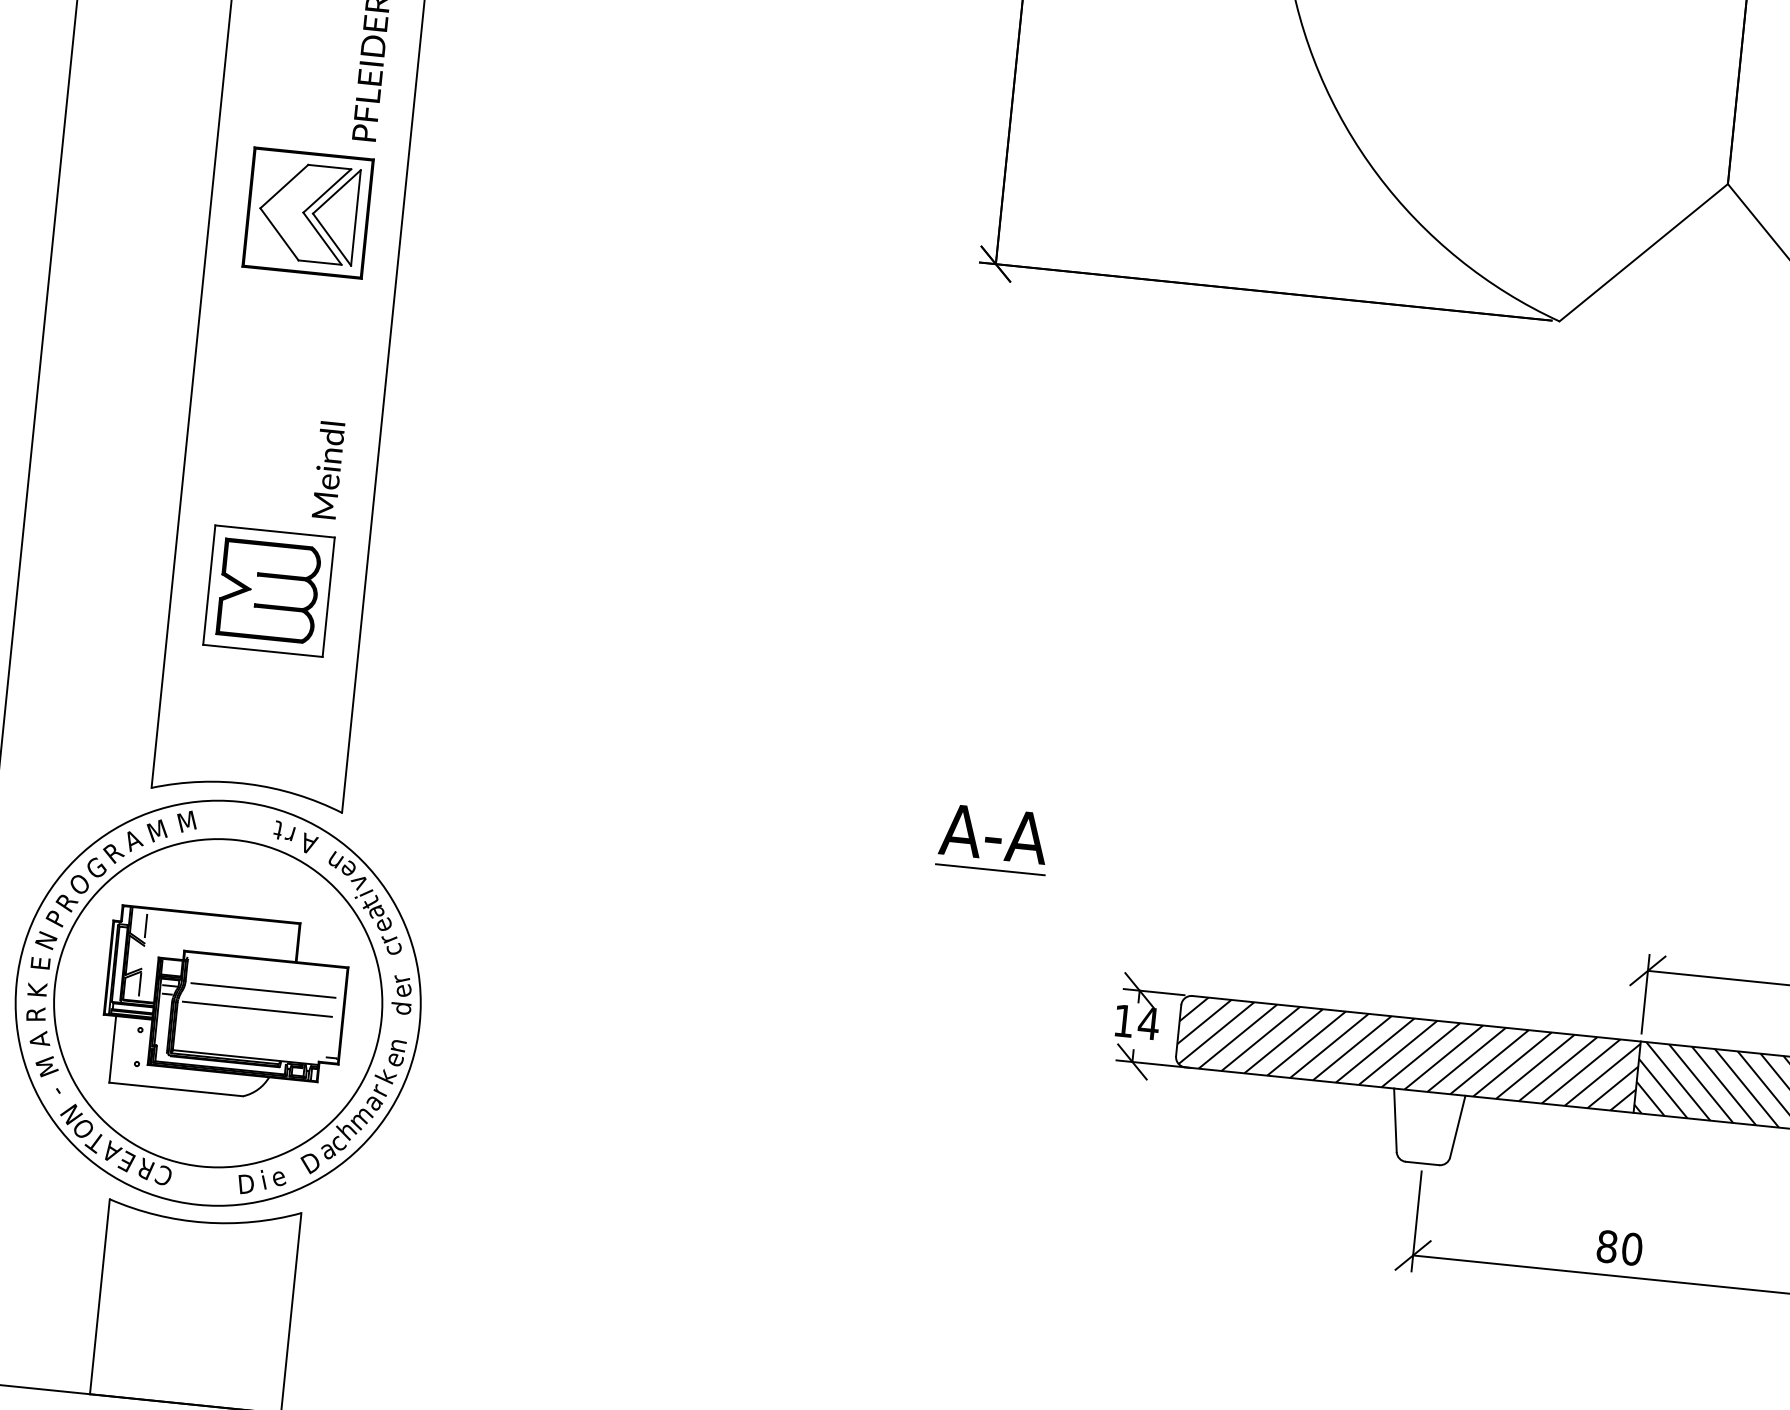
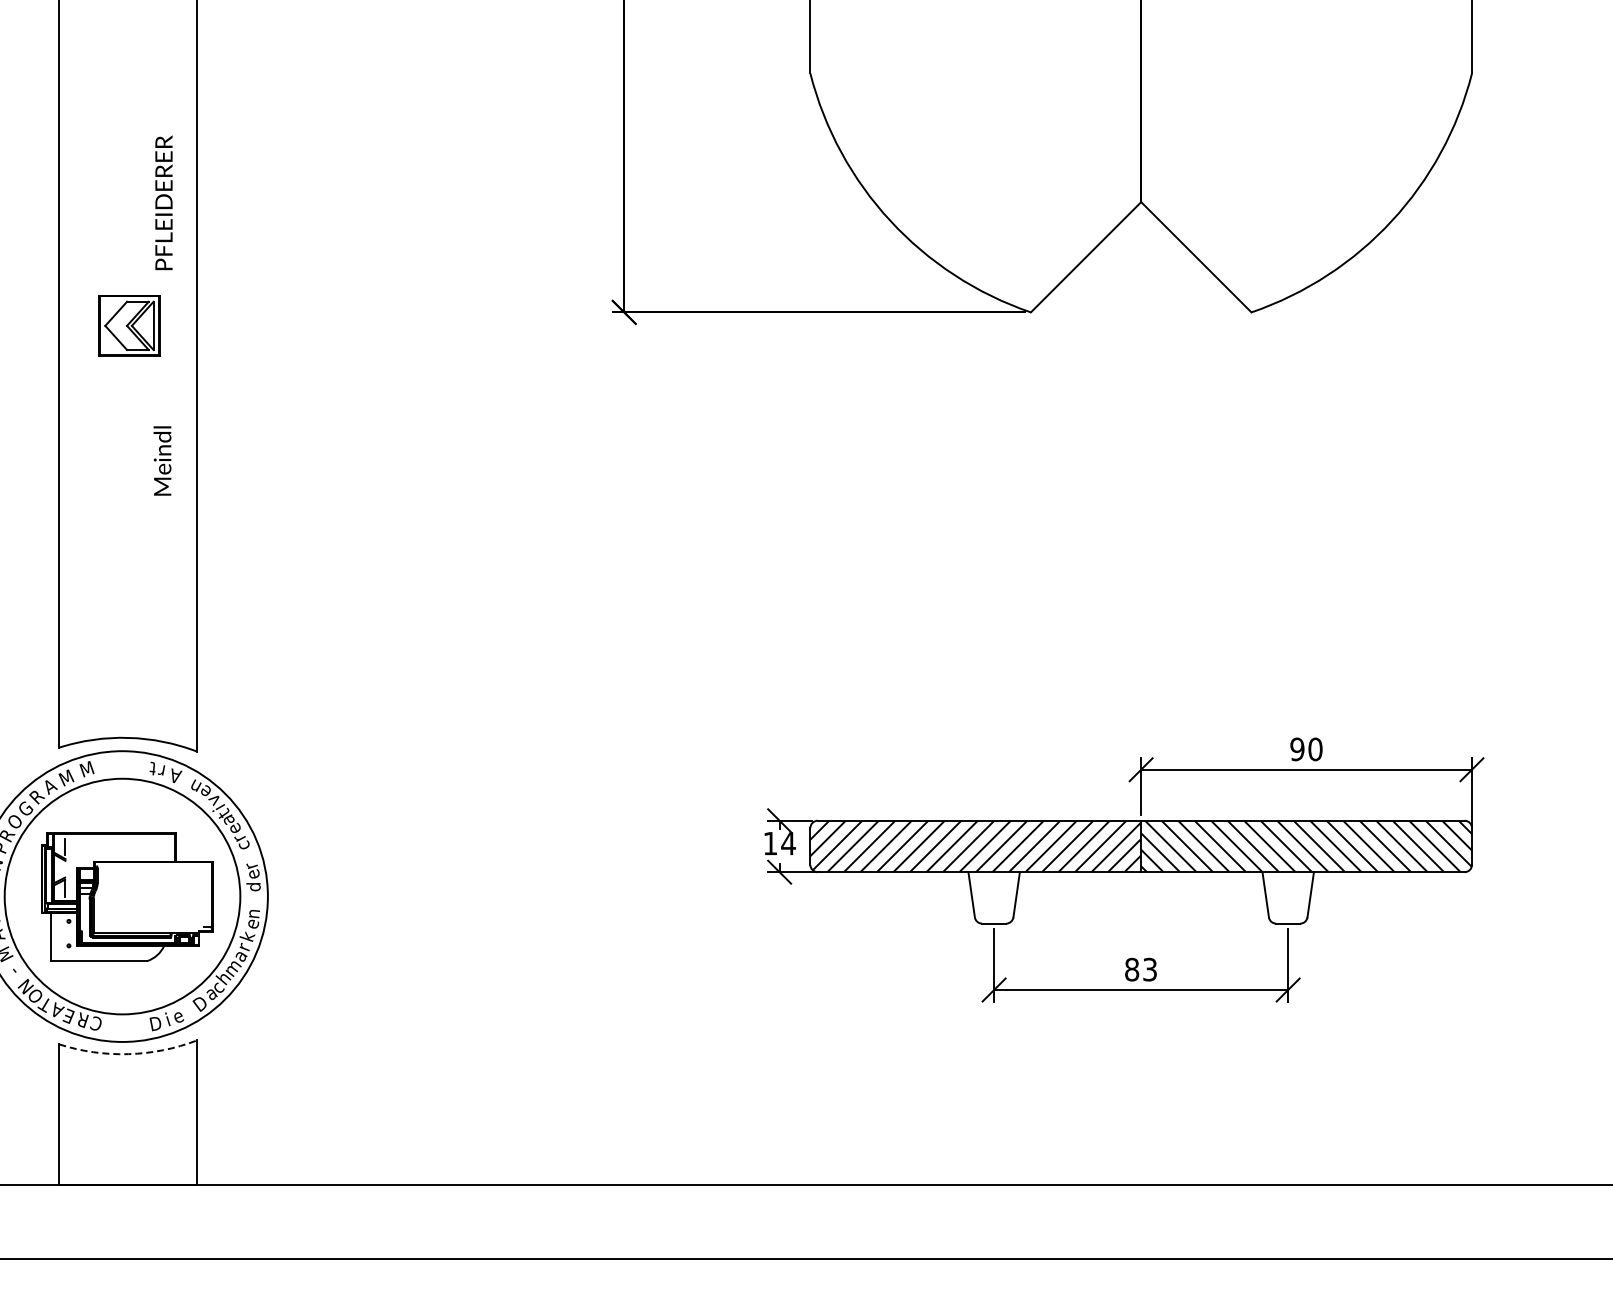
part: (308, 212) -> (129, 325), size x0.7
text: (328, 469) -> (162, 460), moved
part: (268, 590) -> (128, 598), removed
part: (992, 839) -> (663, 723), removed
line: (262, 990) -> (153, 884), removed
line: (256, 1009) -> (150, 898), removed
arc: (204, 1222) -> (128, 1054), solid -> dashed
text: (1632, 1249) -> (1150, 969), 80 -> 83

